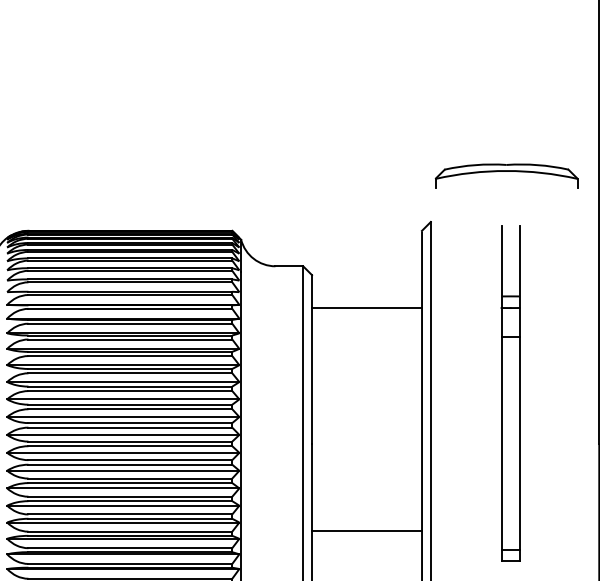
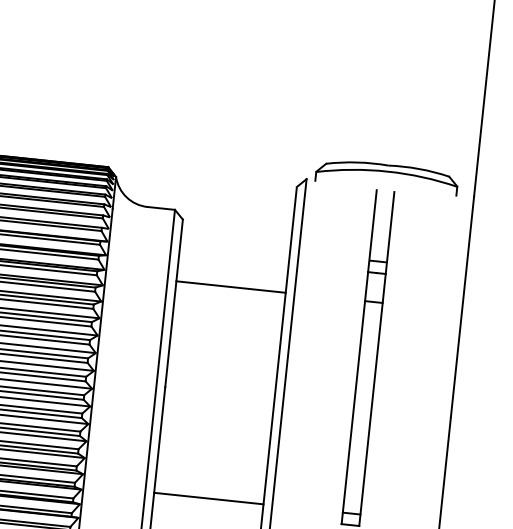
part: (506, 175) -> (387, 176), moved
line: (367, 308) -> (231, 287), moved
line: (367, 530) -> (209, 498), moved

